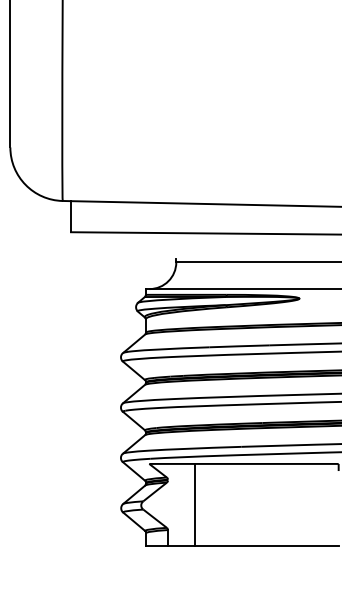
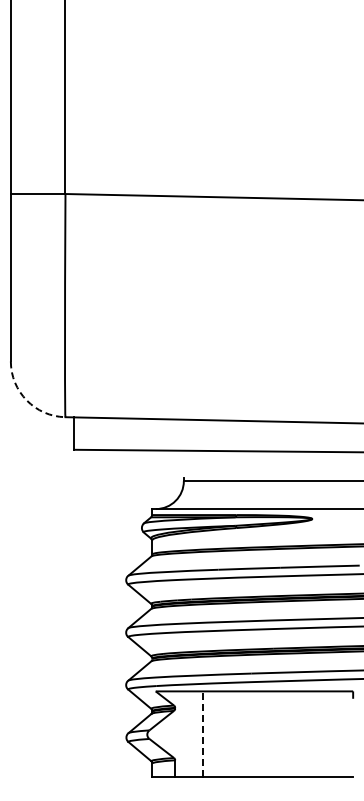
arc: (25, 184) -> (26, 400), solid -> dashed
line: (195, 505) -> (203, 734), solid -> dashed

